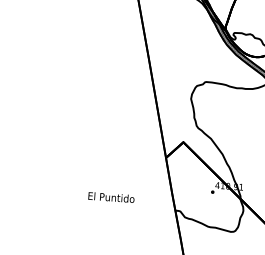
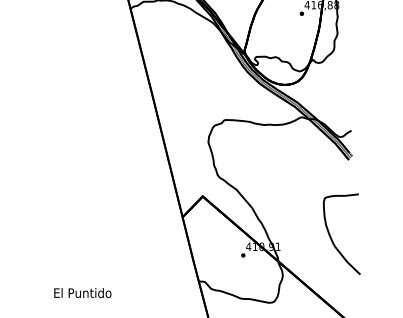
text: (111, 197) -> (82, 292), moved

